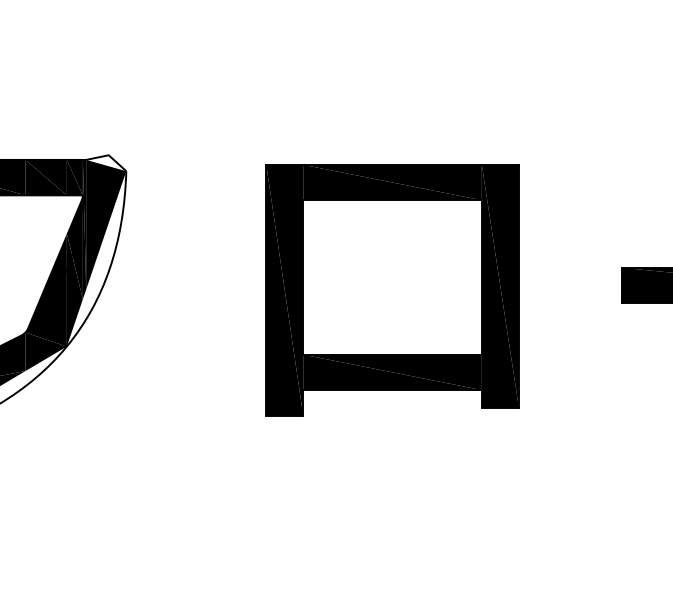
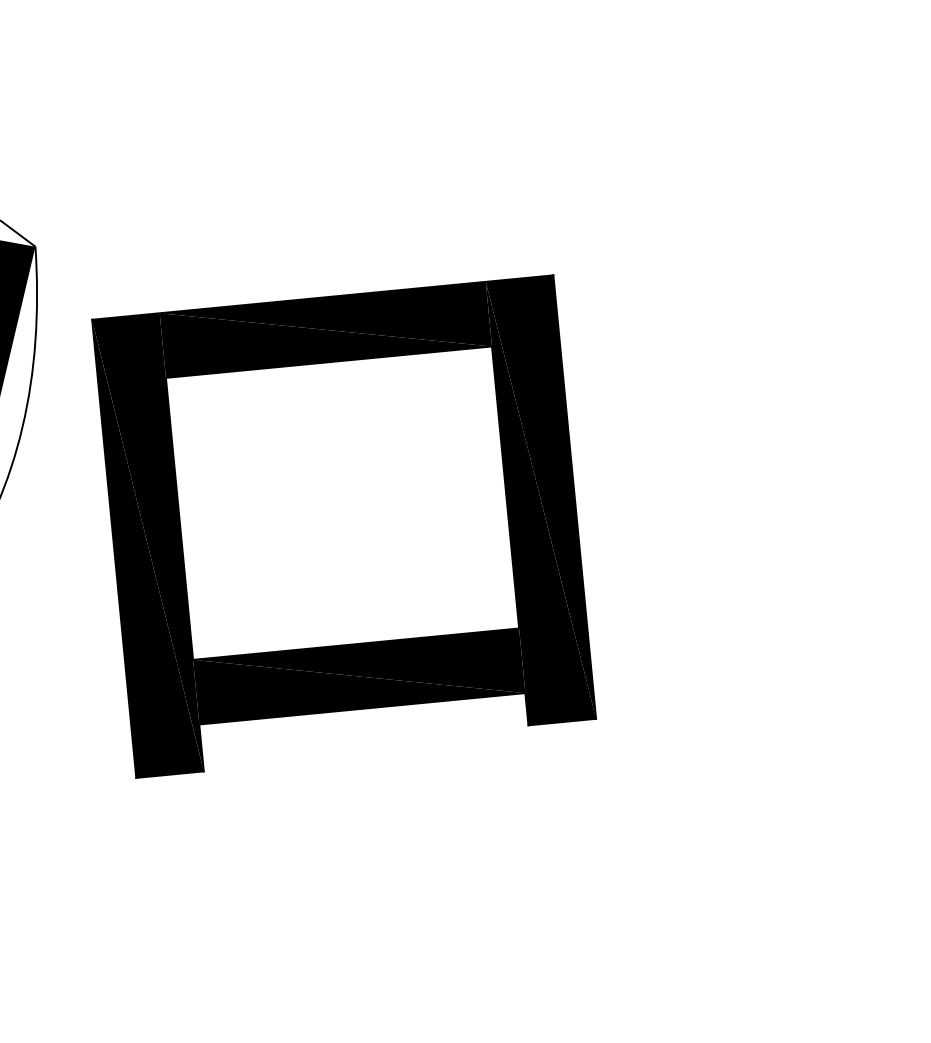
part: (392, 290) -> (344, 527), moved

